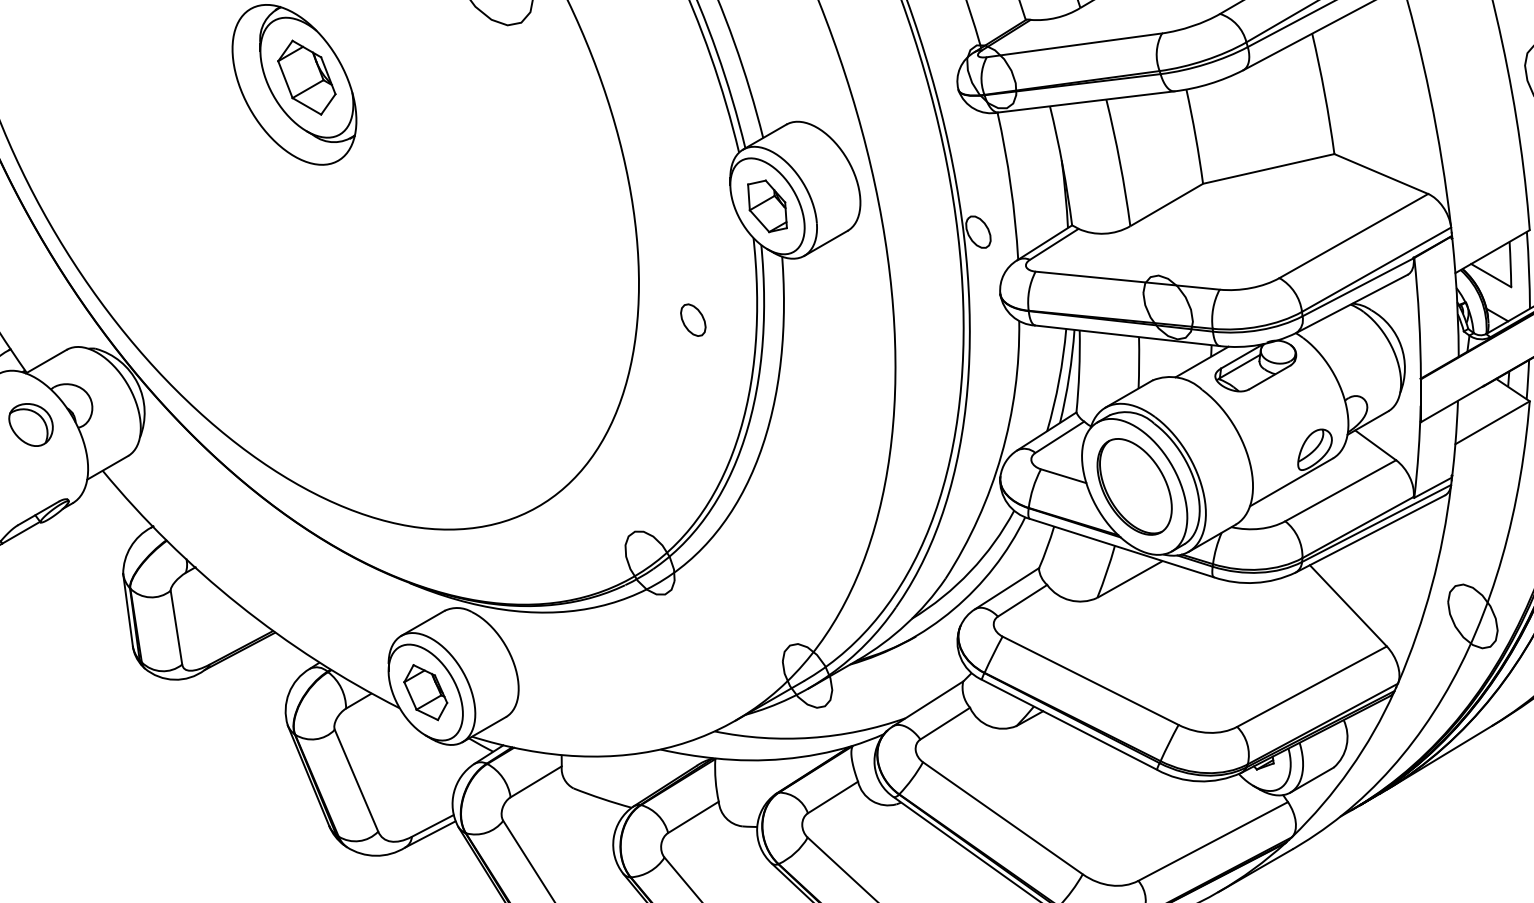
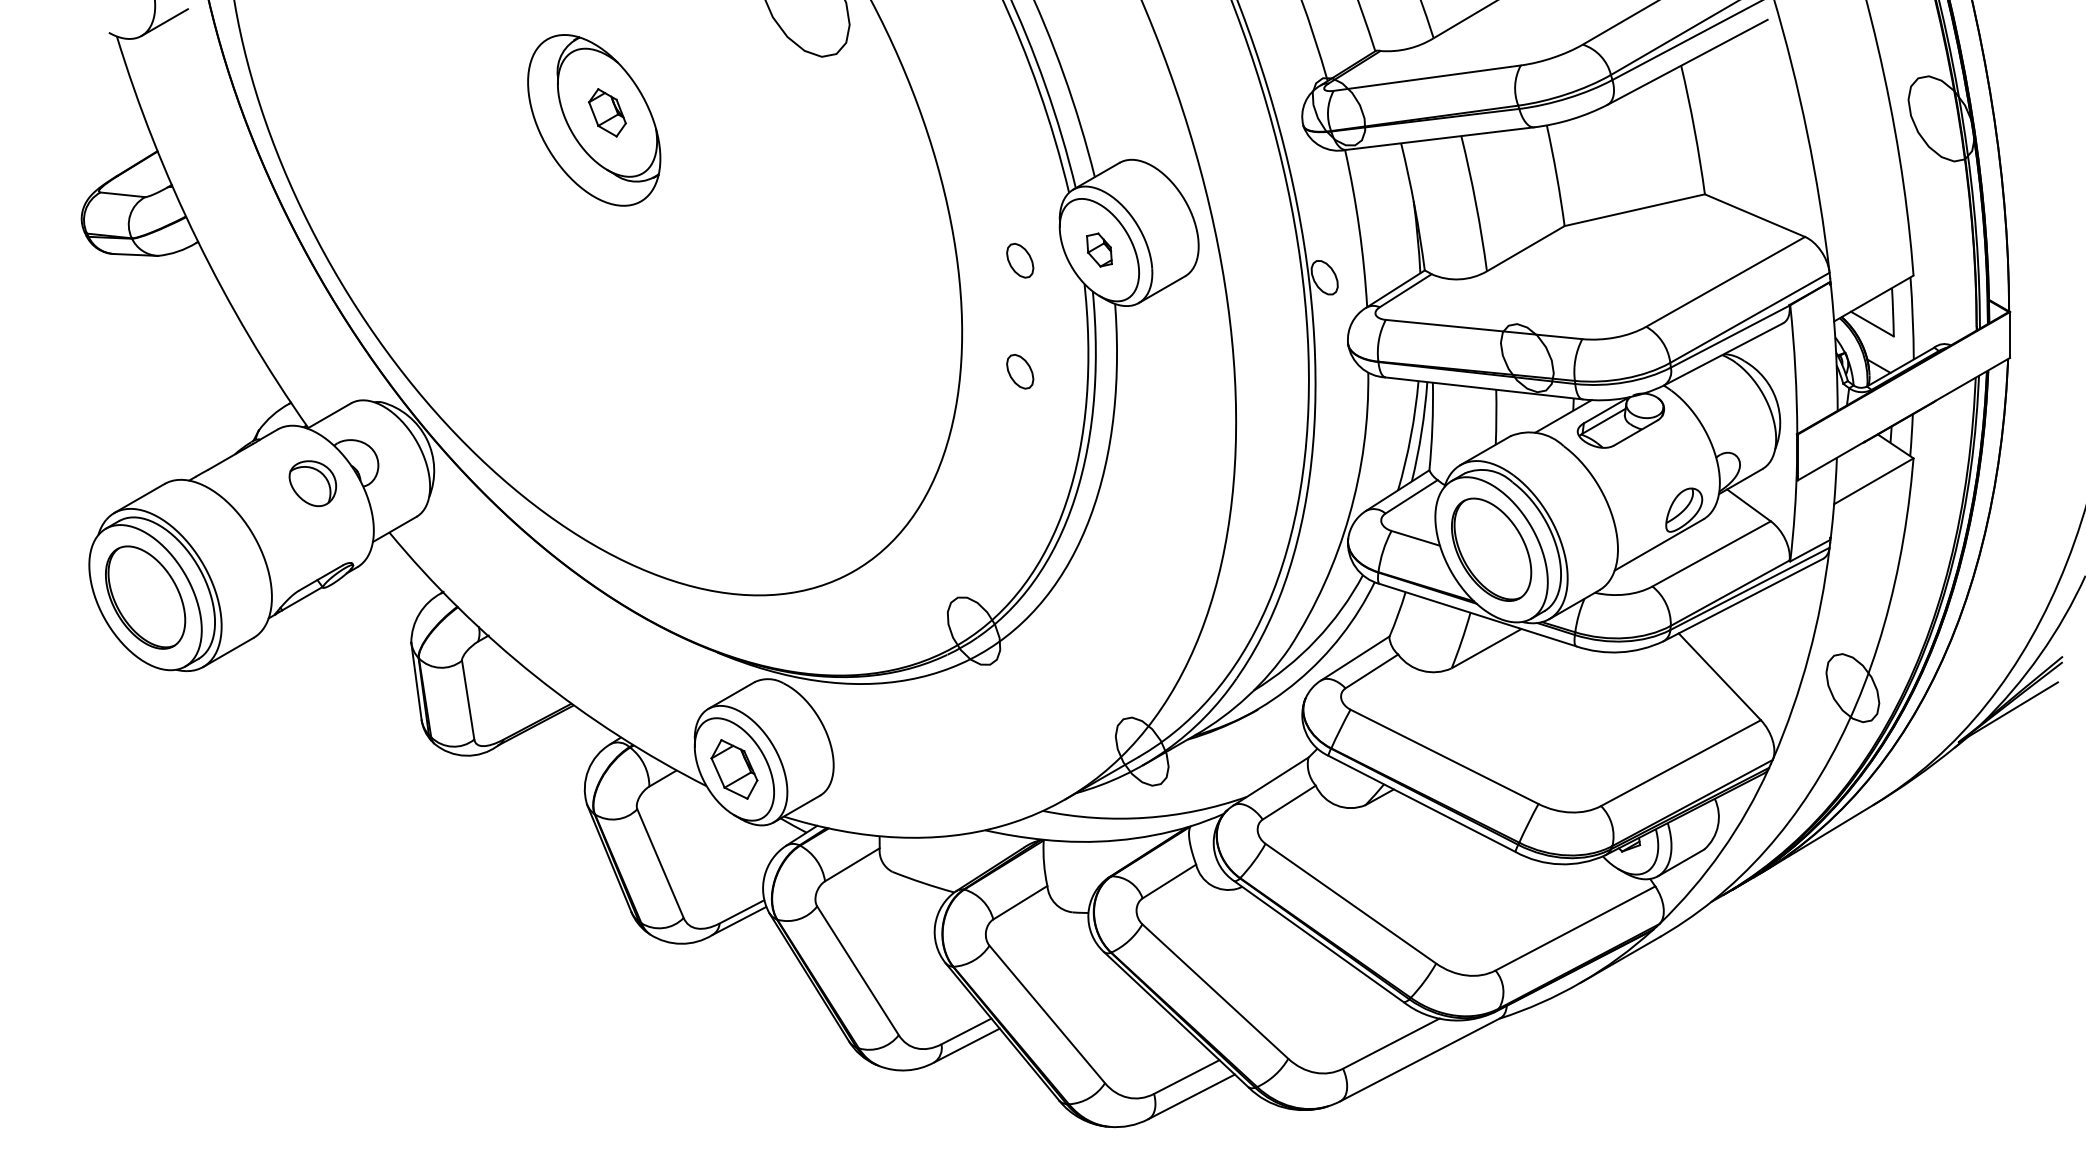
part: (306, 77) -> (607, 112), size x0.6
part: (767, 205) -> (1099, 249), size x0.6
part: (693, 216) -> (1020, 260), added

